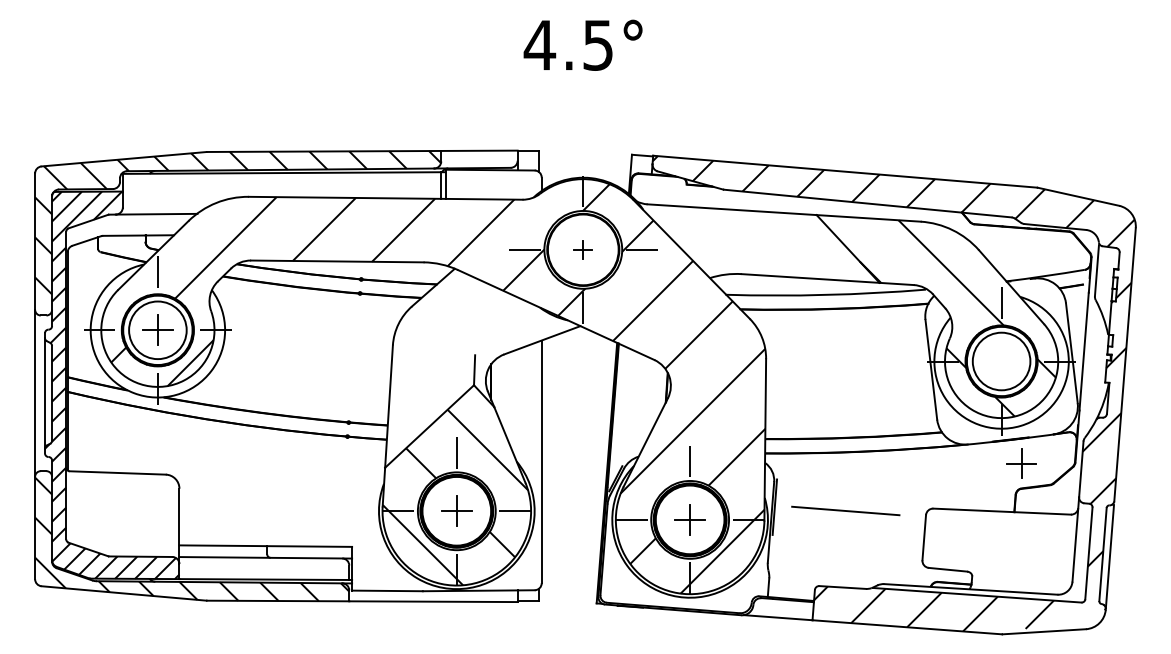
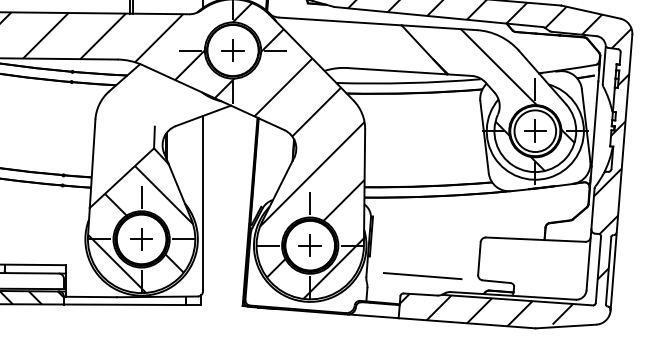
part: (582, 249) -> (232, 50), size x1.67
part: (1021, 463) -> (535, 131), moved
line: (845, 510) -> (422, 275), moved

